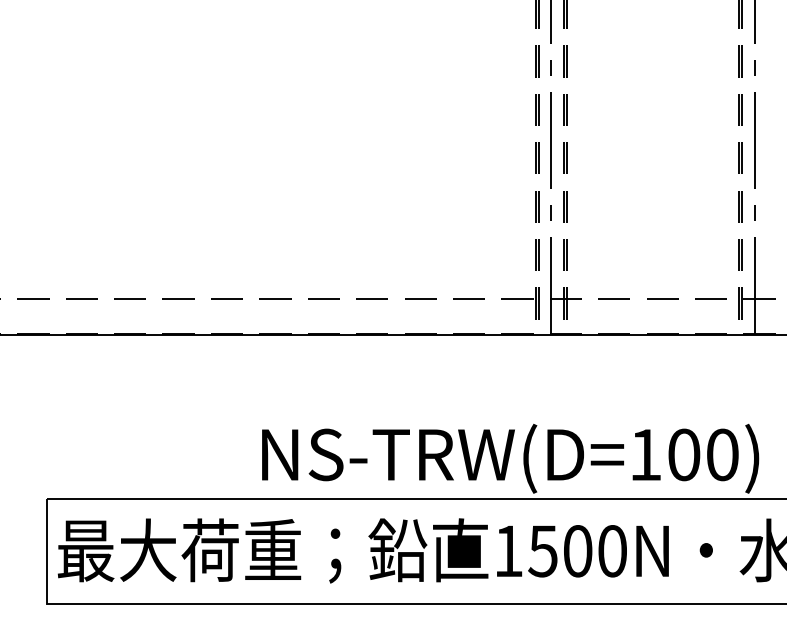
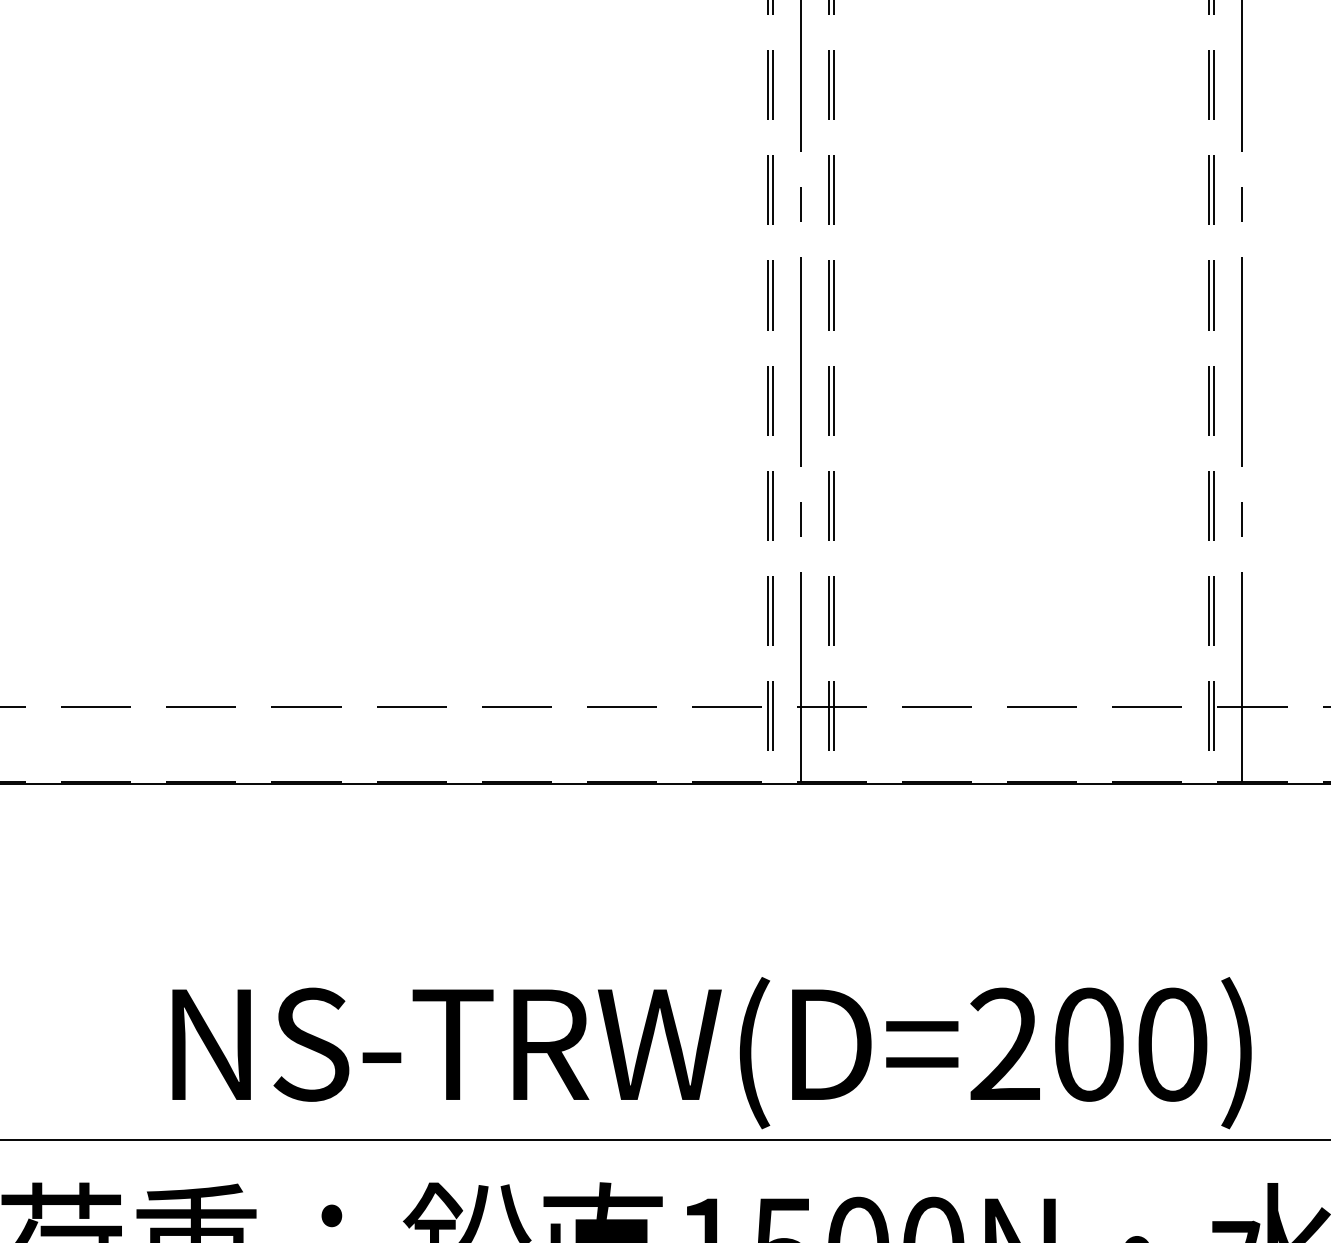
text: (645, 454) -> (1004, 1043), NS-TRW(D=100) -> NS-TRW(D=200)

